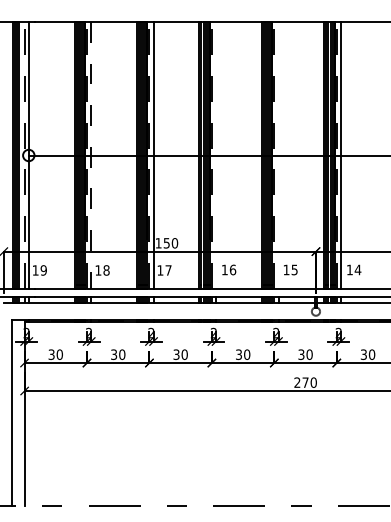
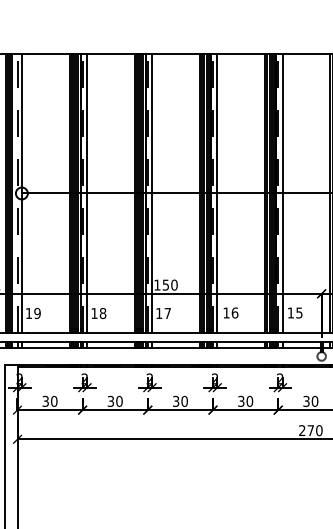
line: (91, 155) -> (87, 193), dashed -> solid
line: (216, 155) -> (217, 193), added
line: (278, 155) -> (282, 193), added

